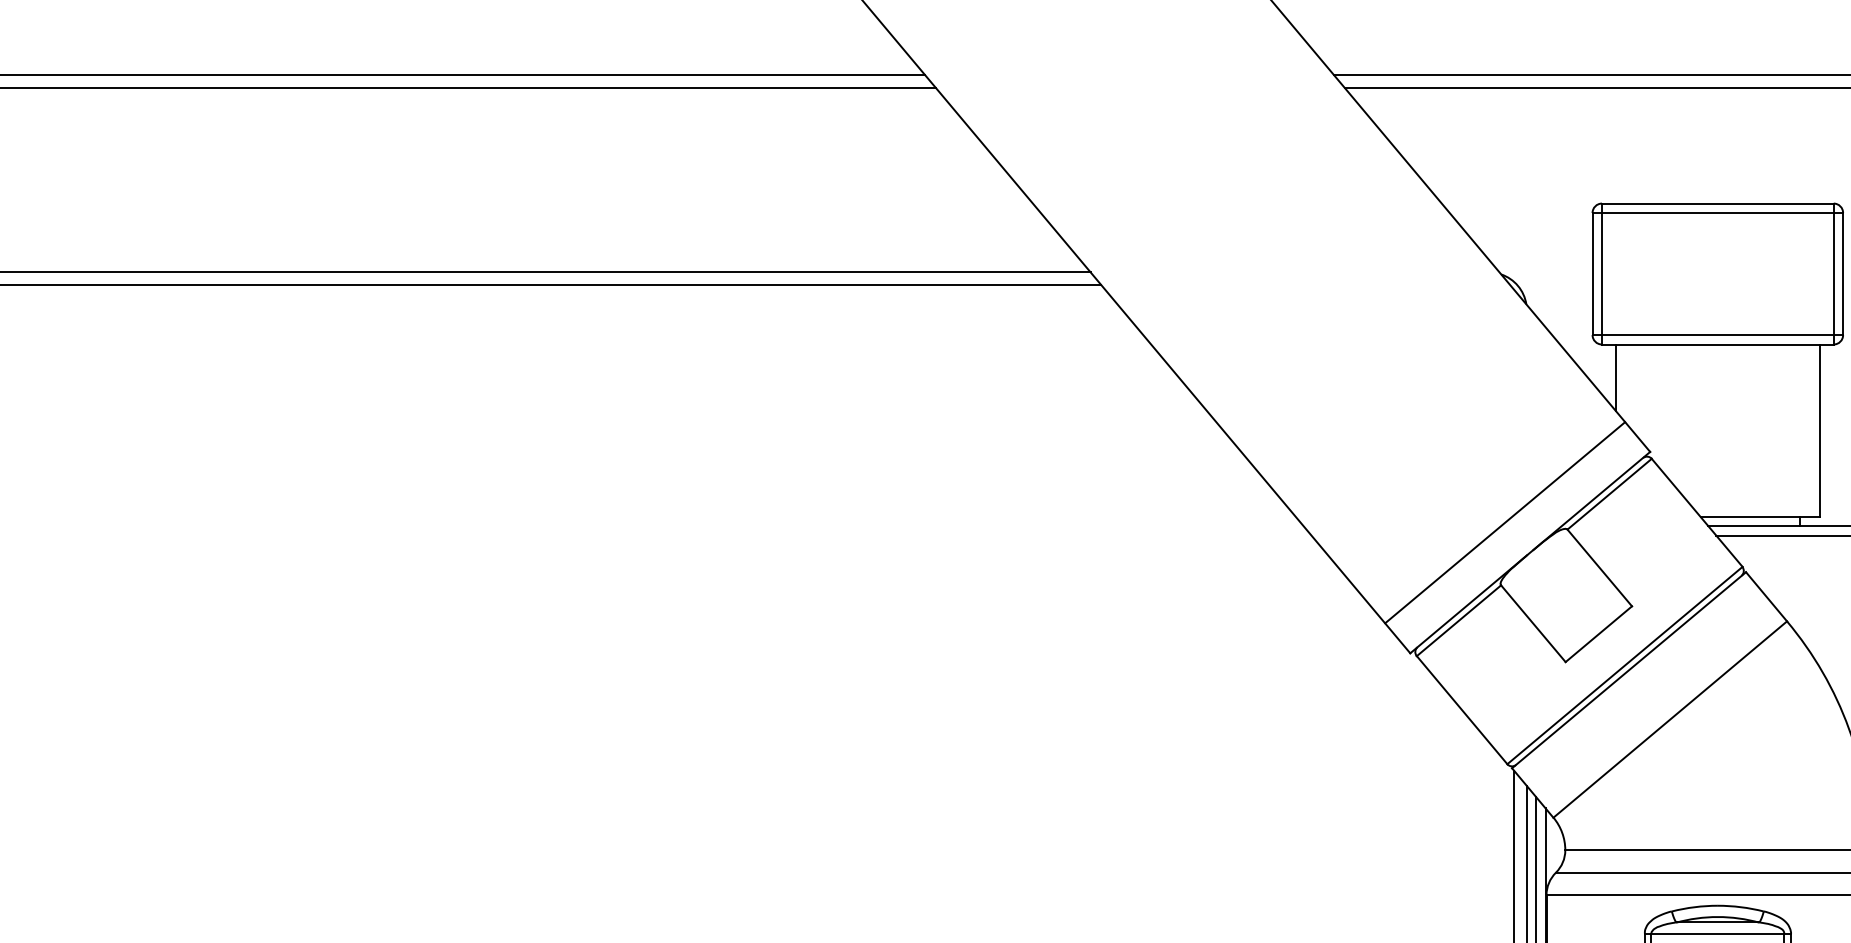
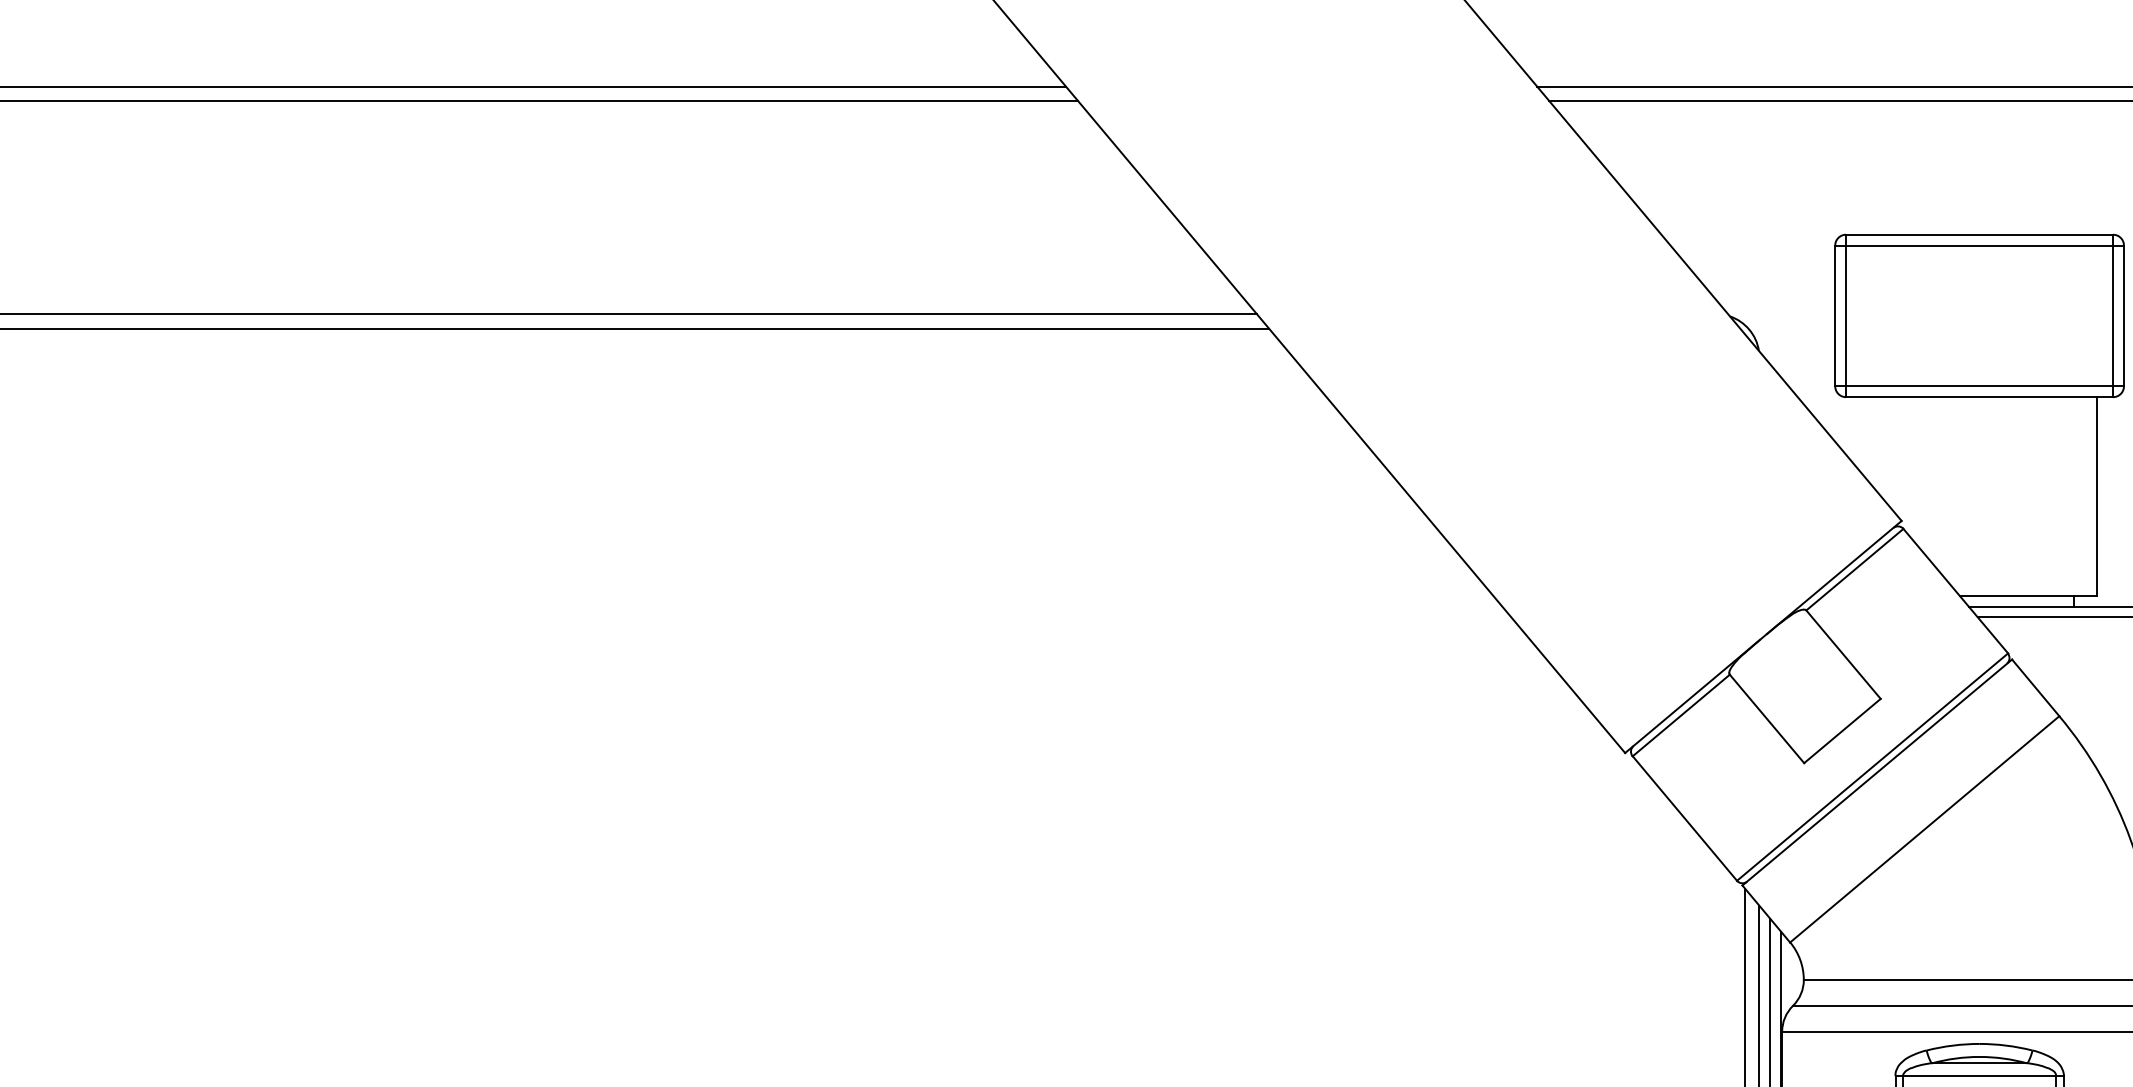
line: (1616, 377) -> (1862, 435), removed
line: (1505, 522) -> (1734, 602), removed

